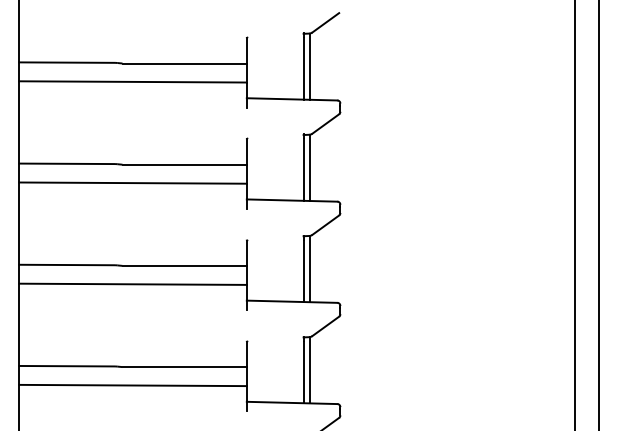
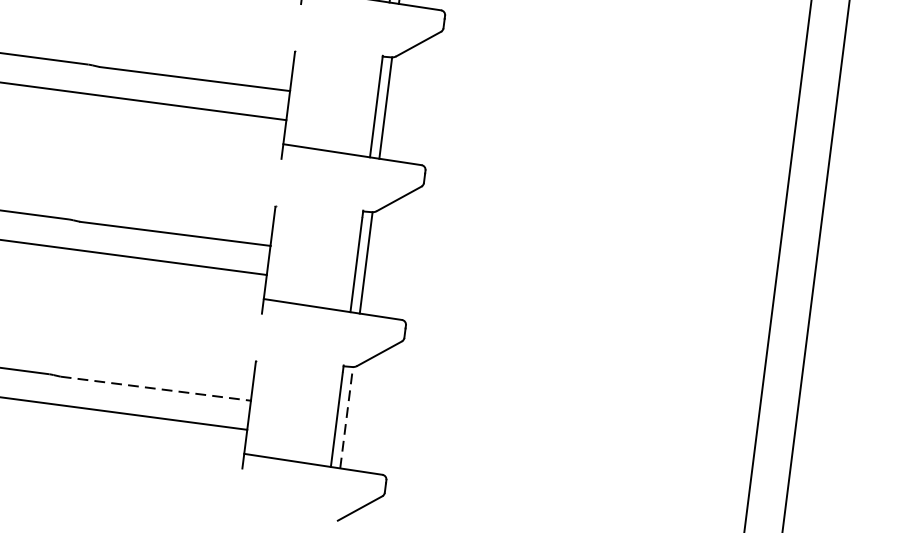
line: (185, 367) -> (157, 389), solid -> dashed
line: (309, 369) -> (346, 416), solid -> dashed

